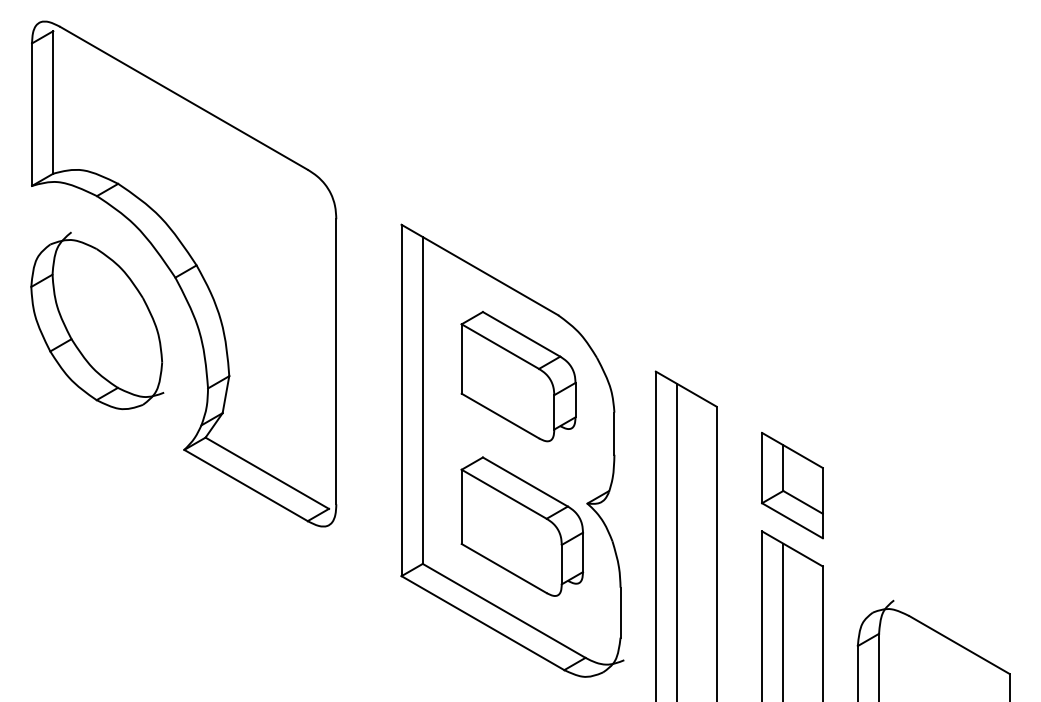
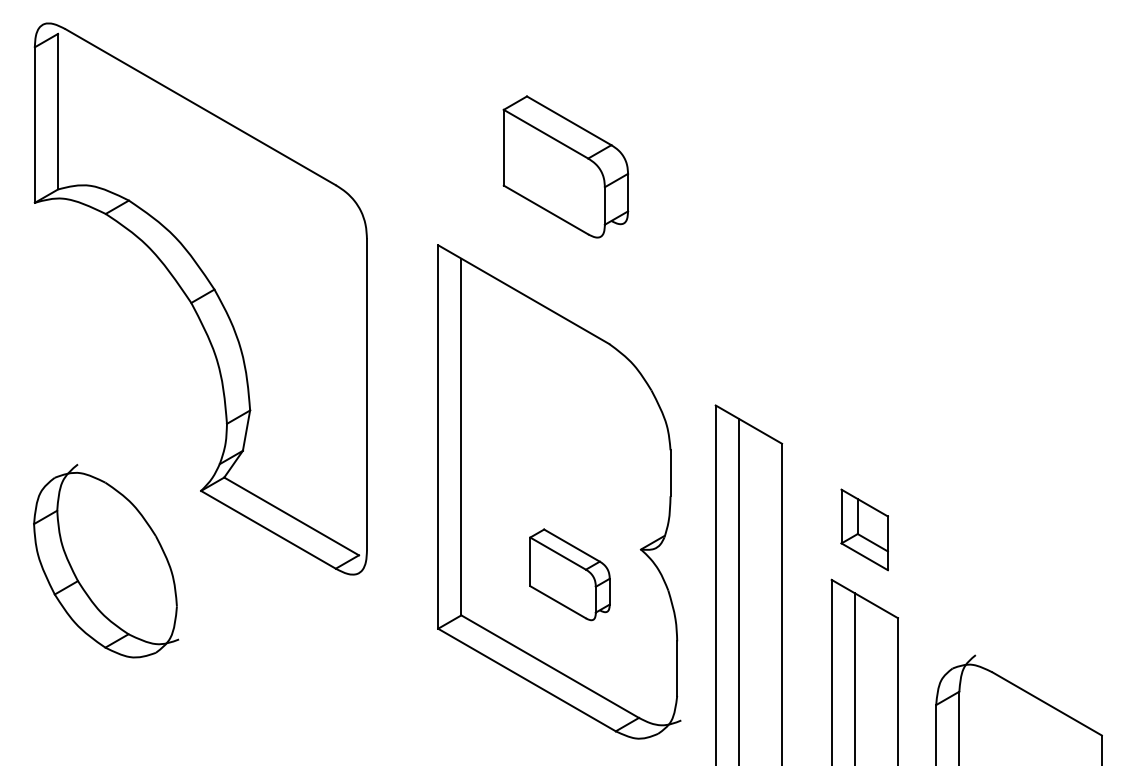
part: (97, 321) -> (106, 561), moved
part: (518, 376) -> (565, 166), moved
part: (792, 485) -> (864, 529), size x0.7
part: (521, 526) -> (569, 574), size x0.6

